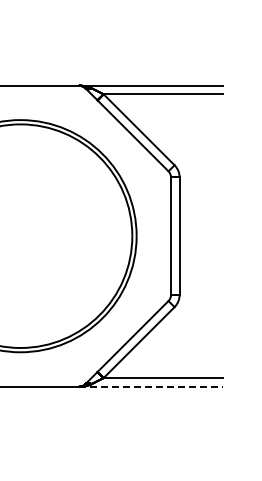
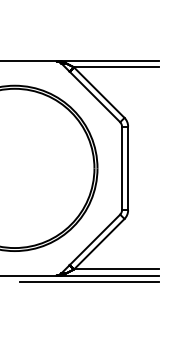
line: (151, 386) -> (108, 275), dashed -> solid
line: (125, 395) -> (89, 281), added

